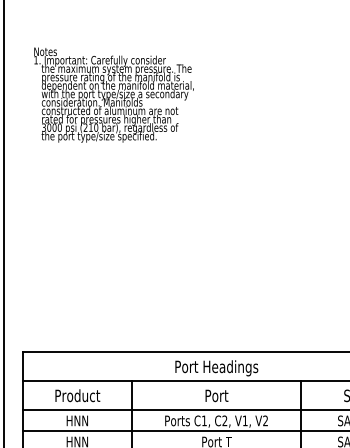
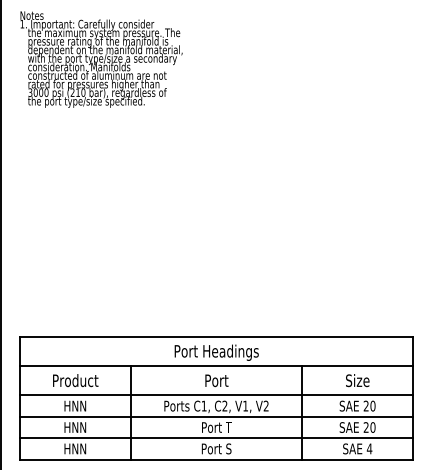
text: (114, 95) -> (101, 59), moved

